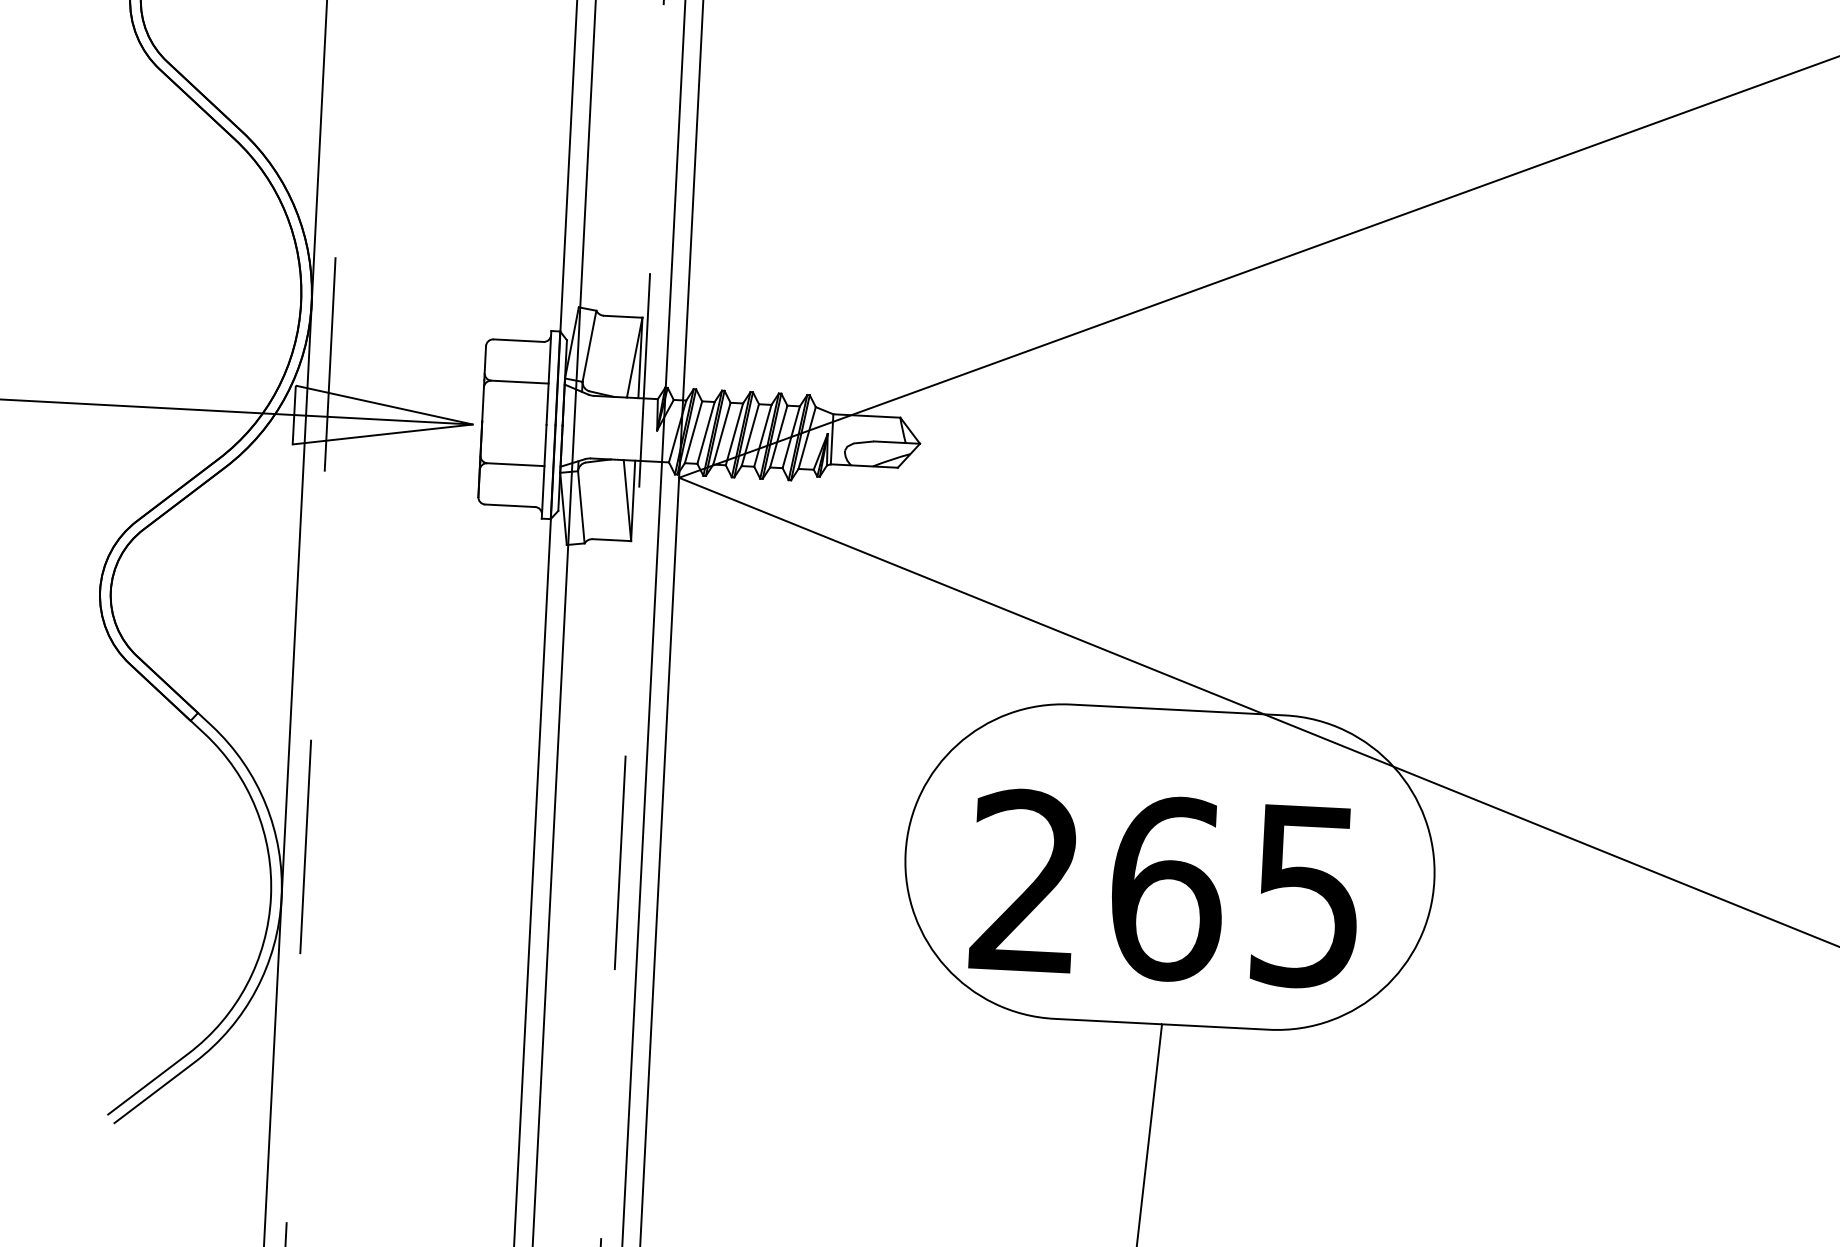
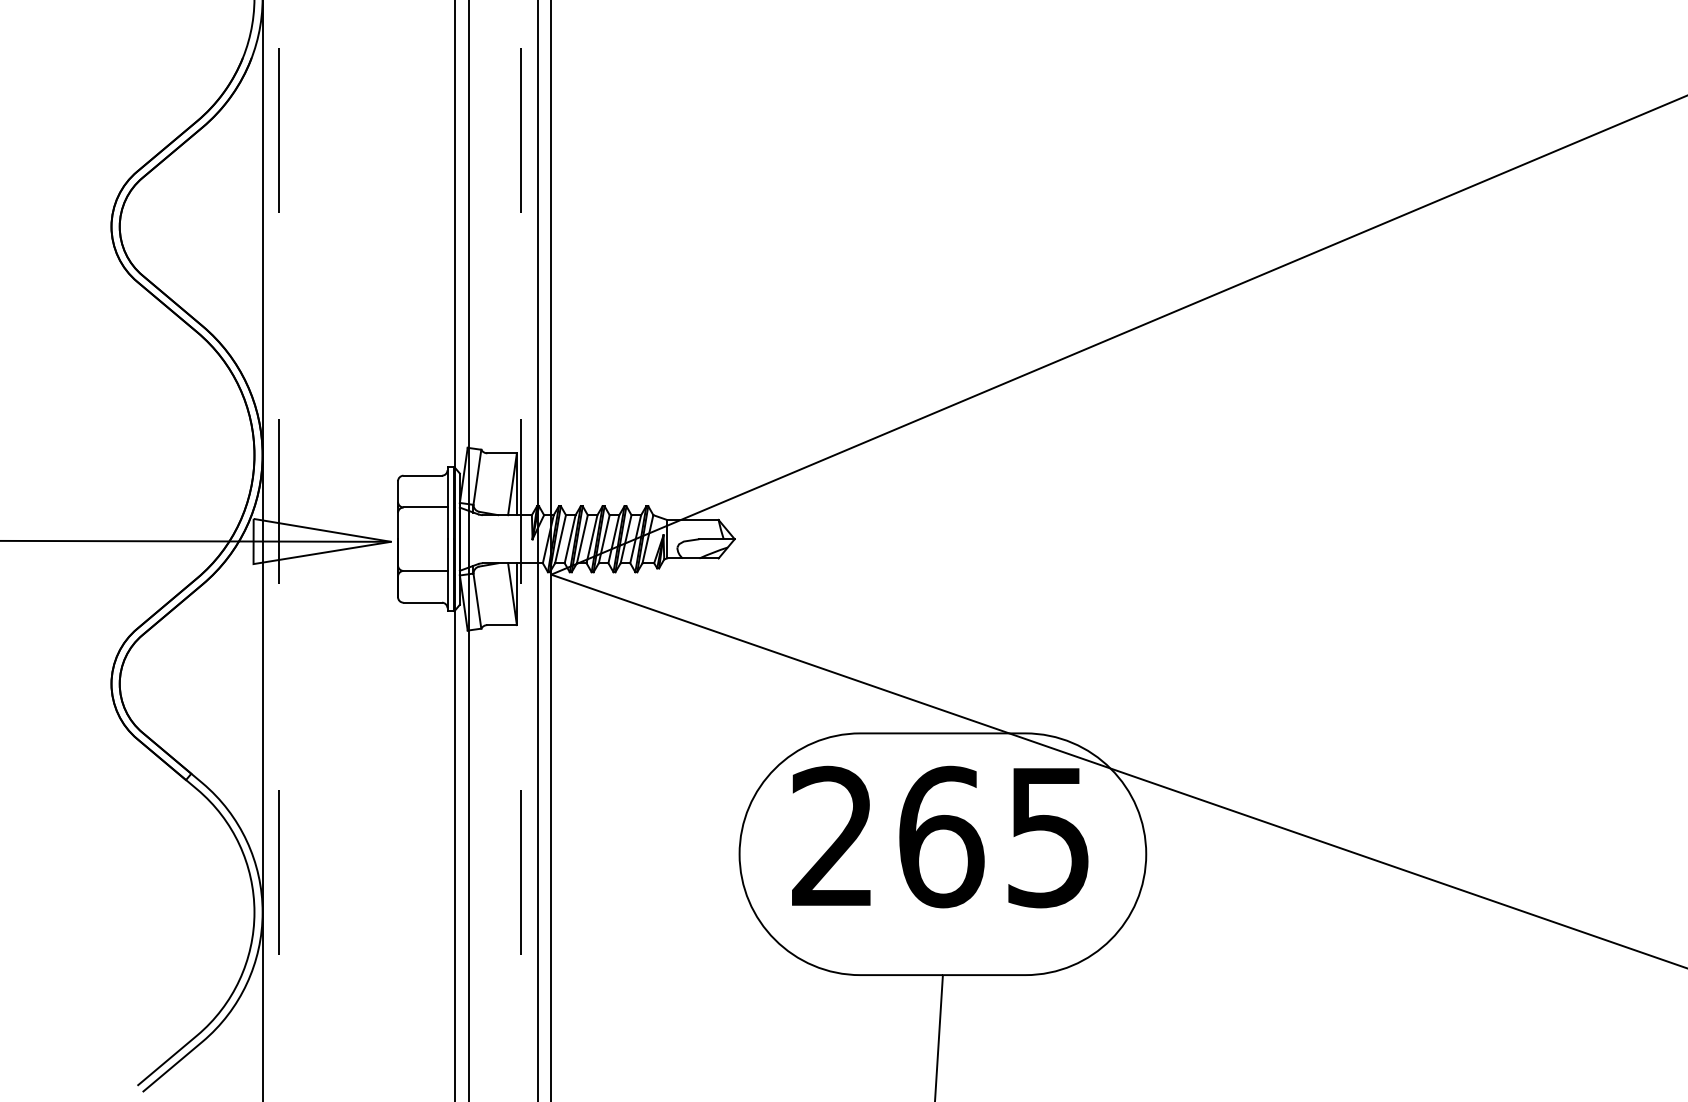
text: (1165, 888) -> (940, 836), moved

